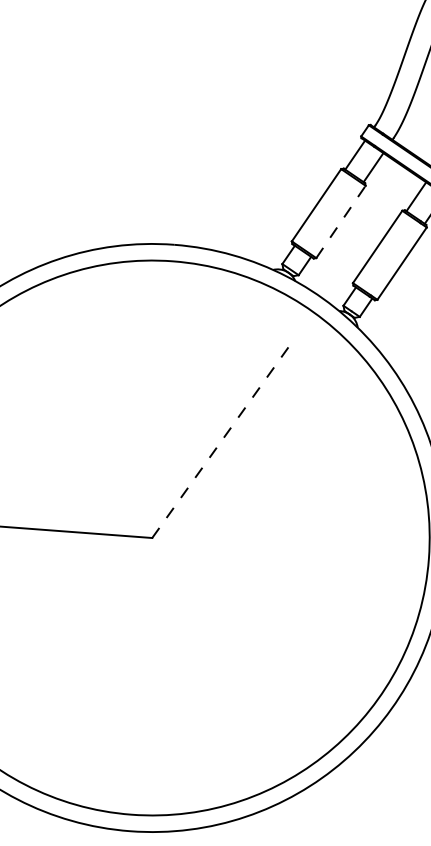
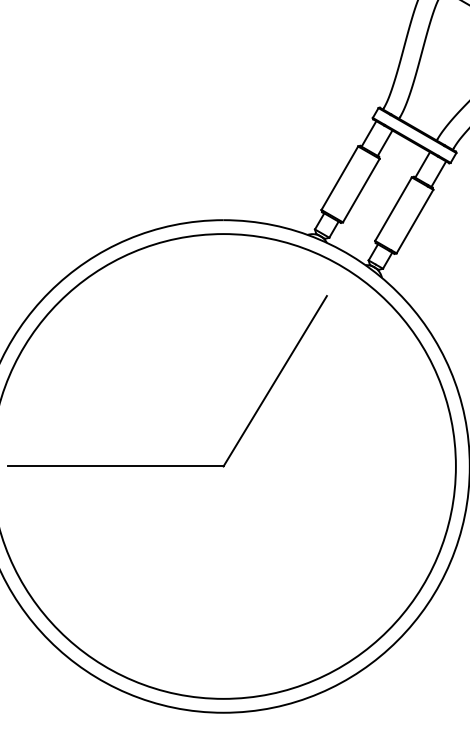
line: (341, 221) -> (361, 190), dashed -> solid
line: (221, 441) -> (275, 381), dashed -> solid

